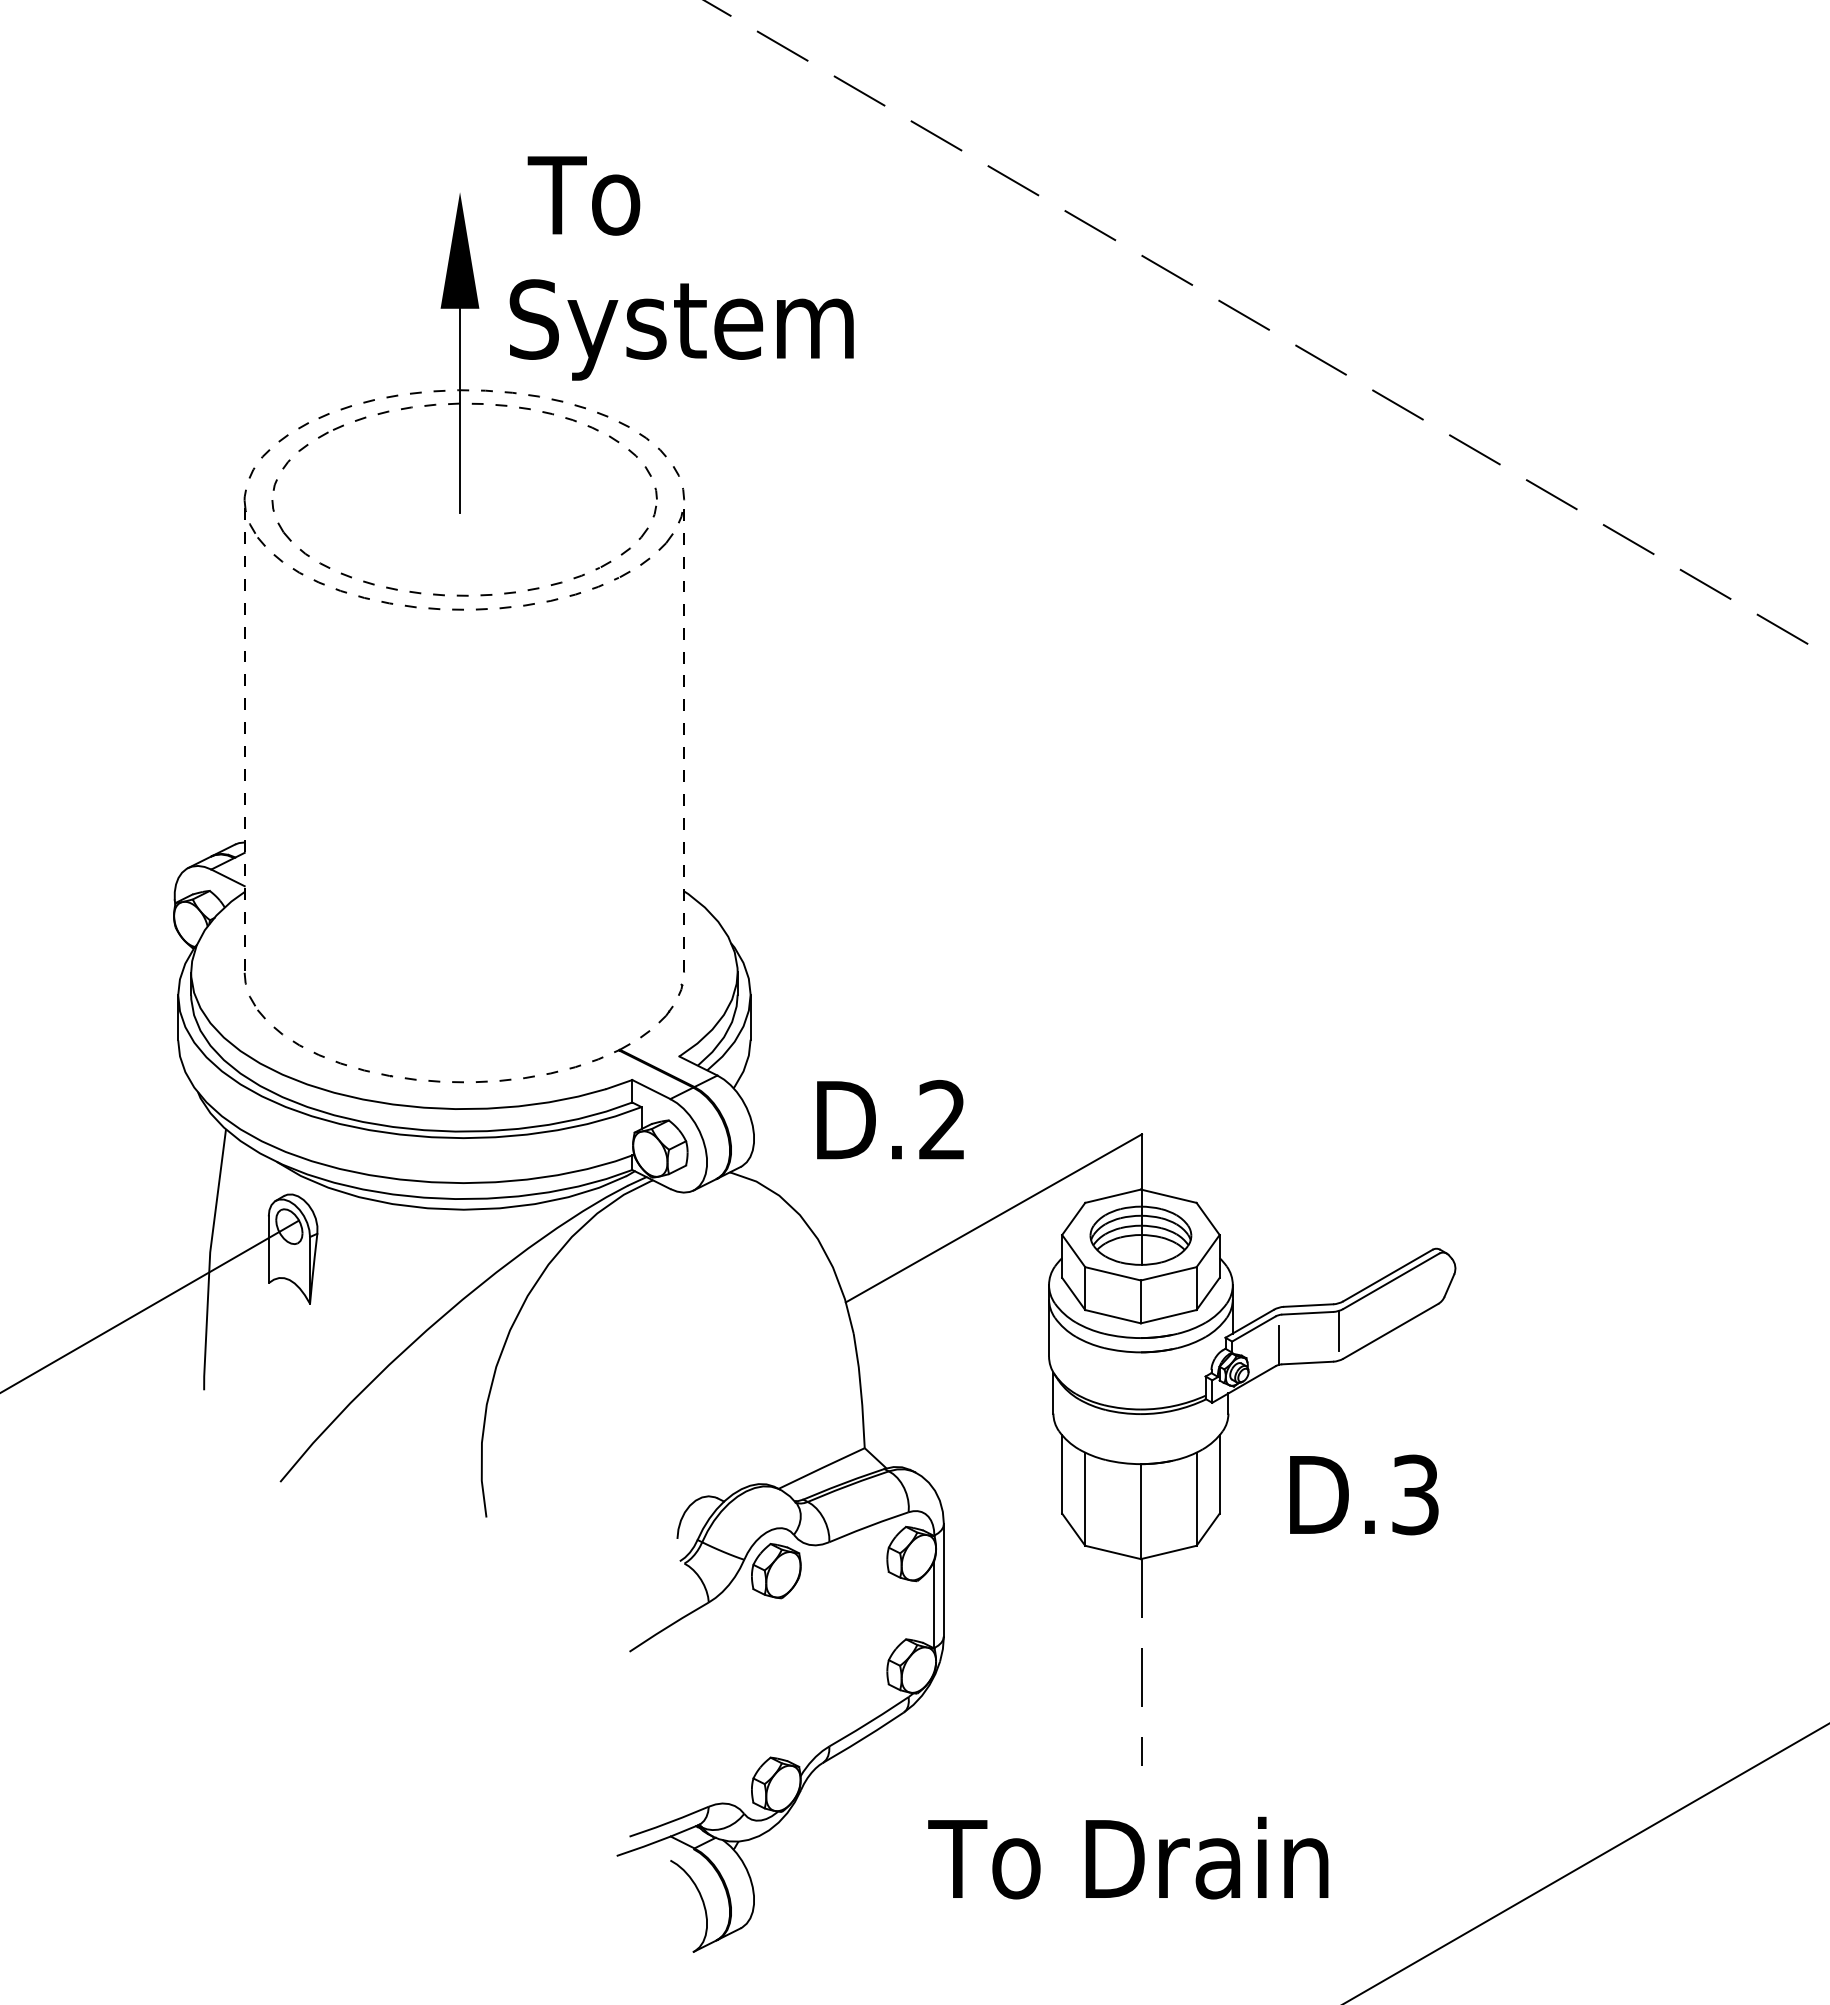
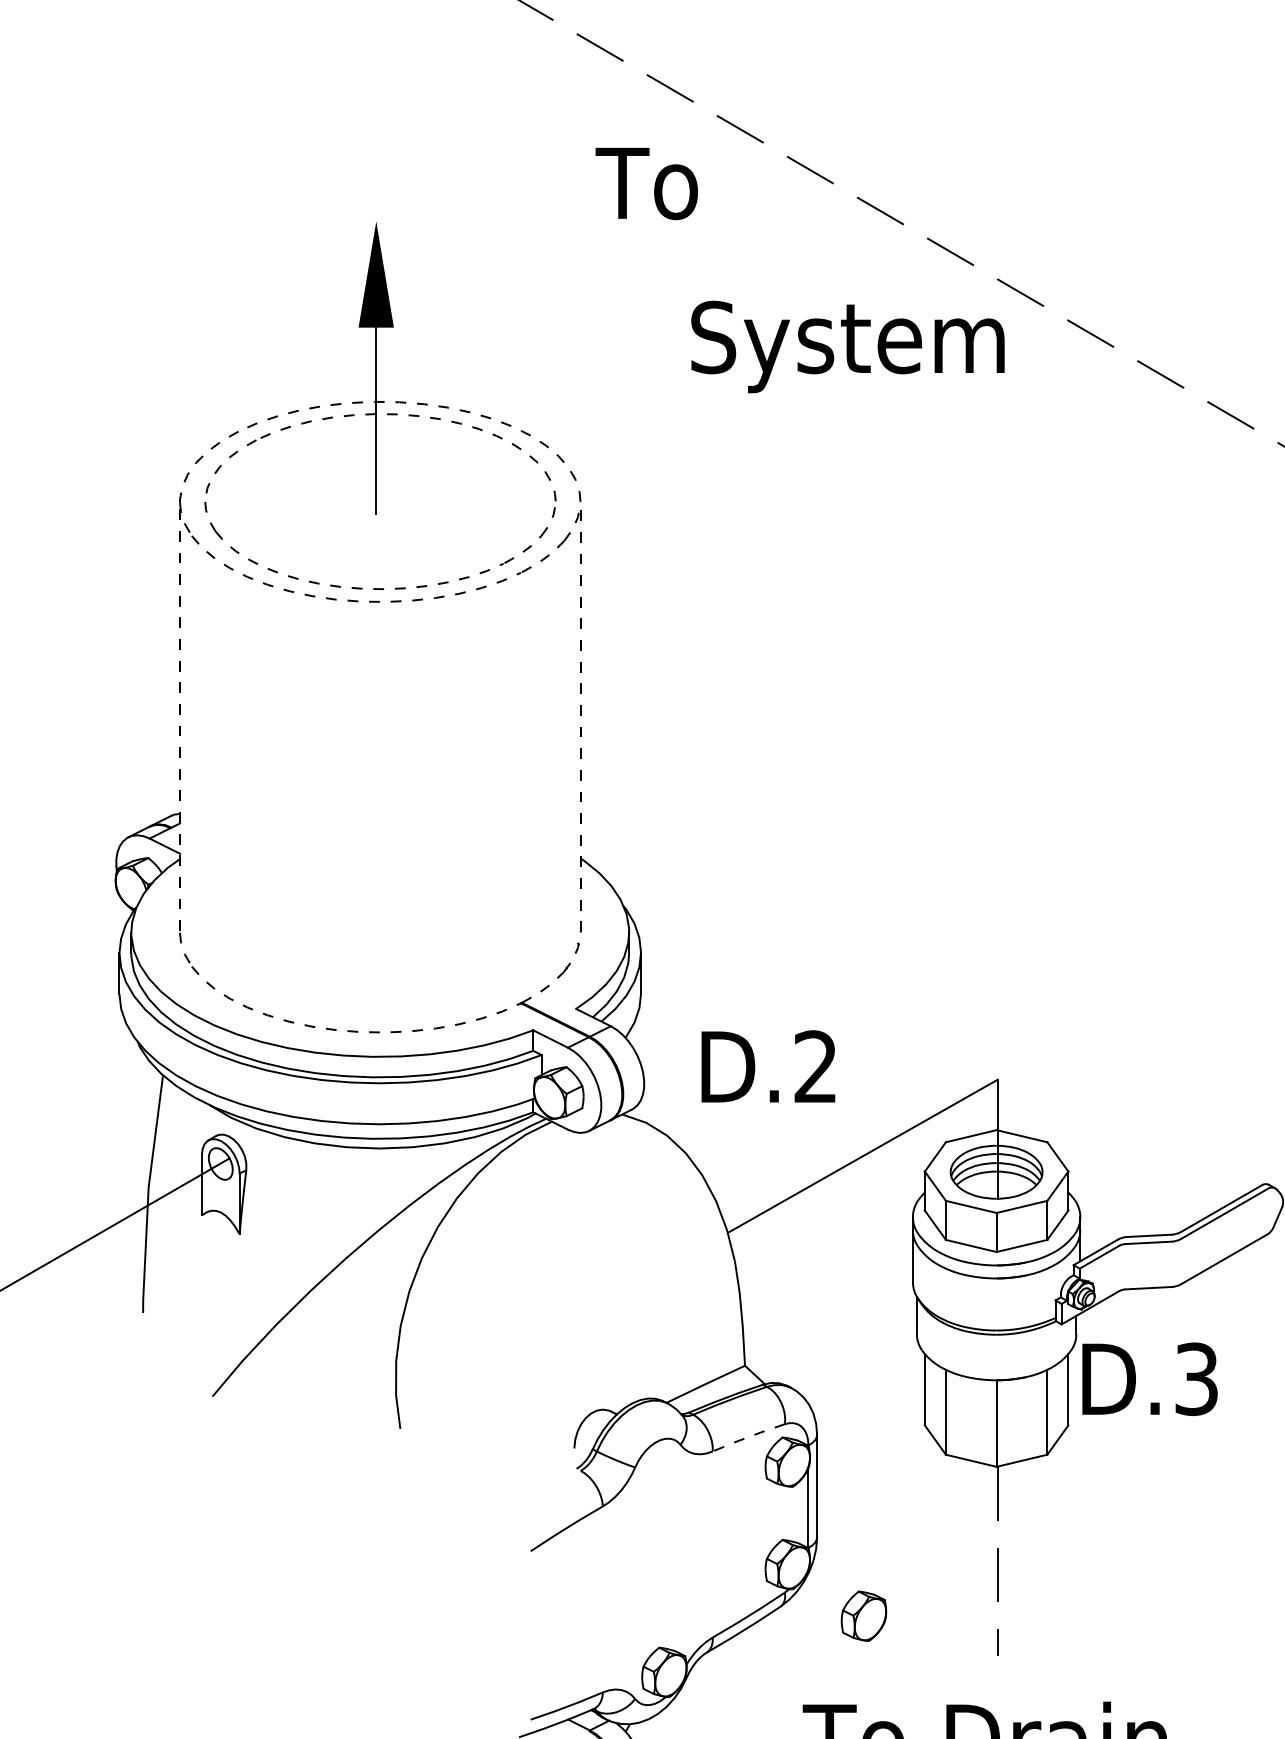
text: (583, 195) -> (646, 183), moved
text: (681, 329) -> (847, 346), moved
line: (1338, 1330) -> (1176, 1258), removed
line: (1278, 1345) -> (1121, 1272), removed
text: (1364, 1494) -> (1150, 1378), moved
line: (868, 1526) -> (748, 1437), solid -> dashed
part: (776, 1571) -> (864, 1616), moved

